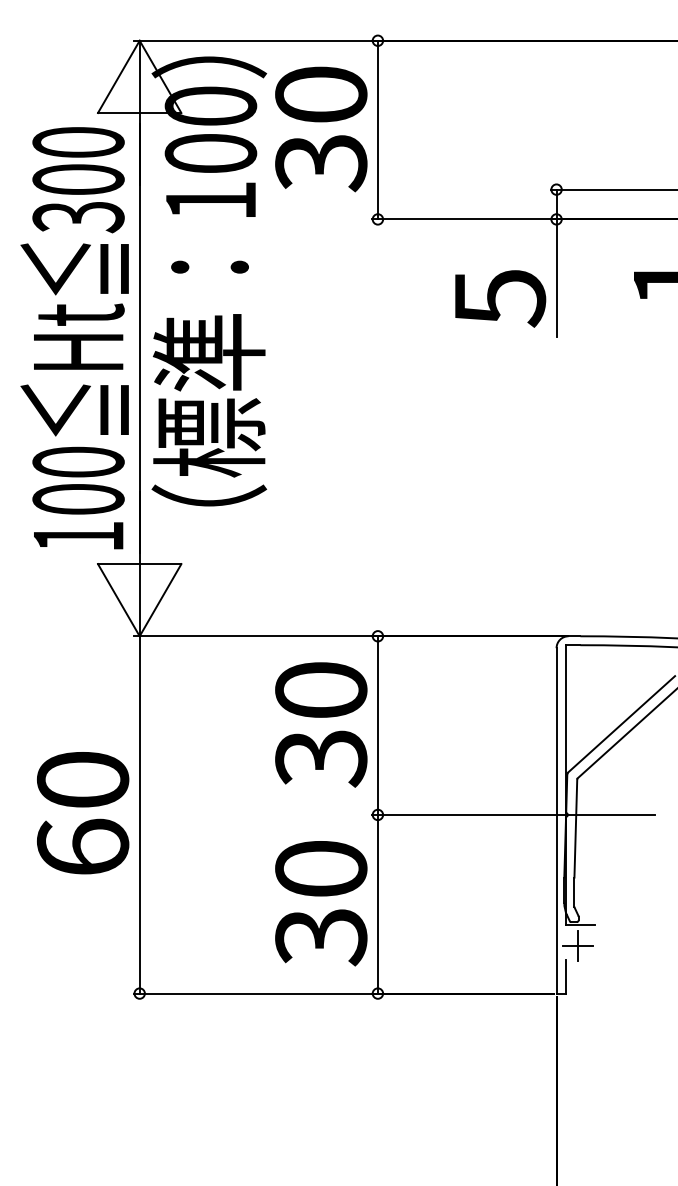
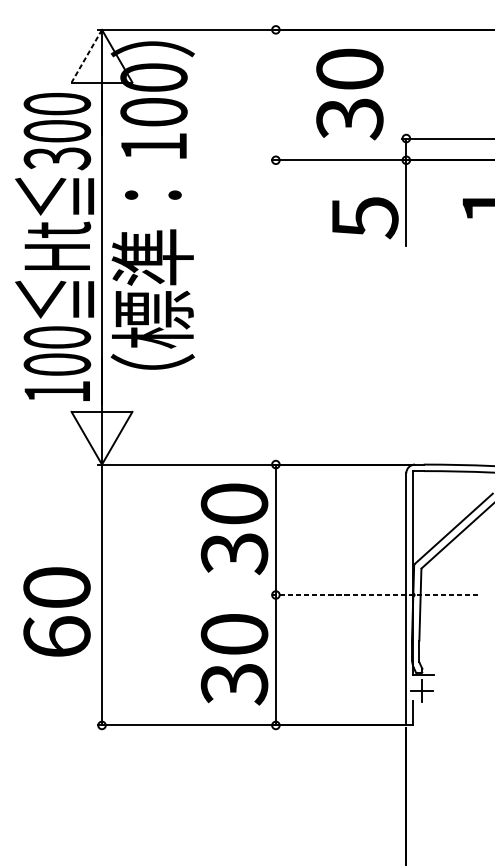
line: (118, 76) -> (86, 55), solid -> dashed
text: (321, 129) -> (350, 94), moved
line: (377, 129) -> (275, 94), removed
text: (83, 813) -> (57, 612), moved
line: (512, 814) -> (374, 594), solid -> dashed

